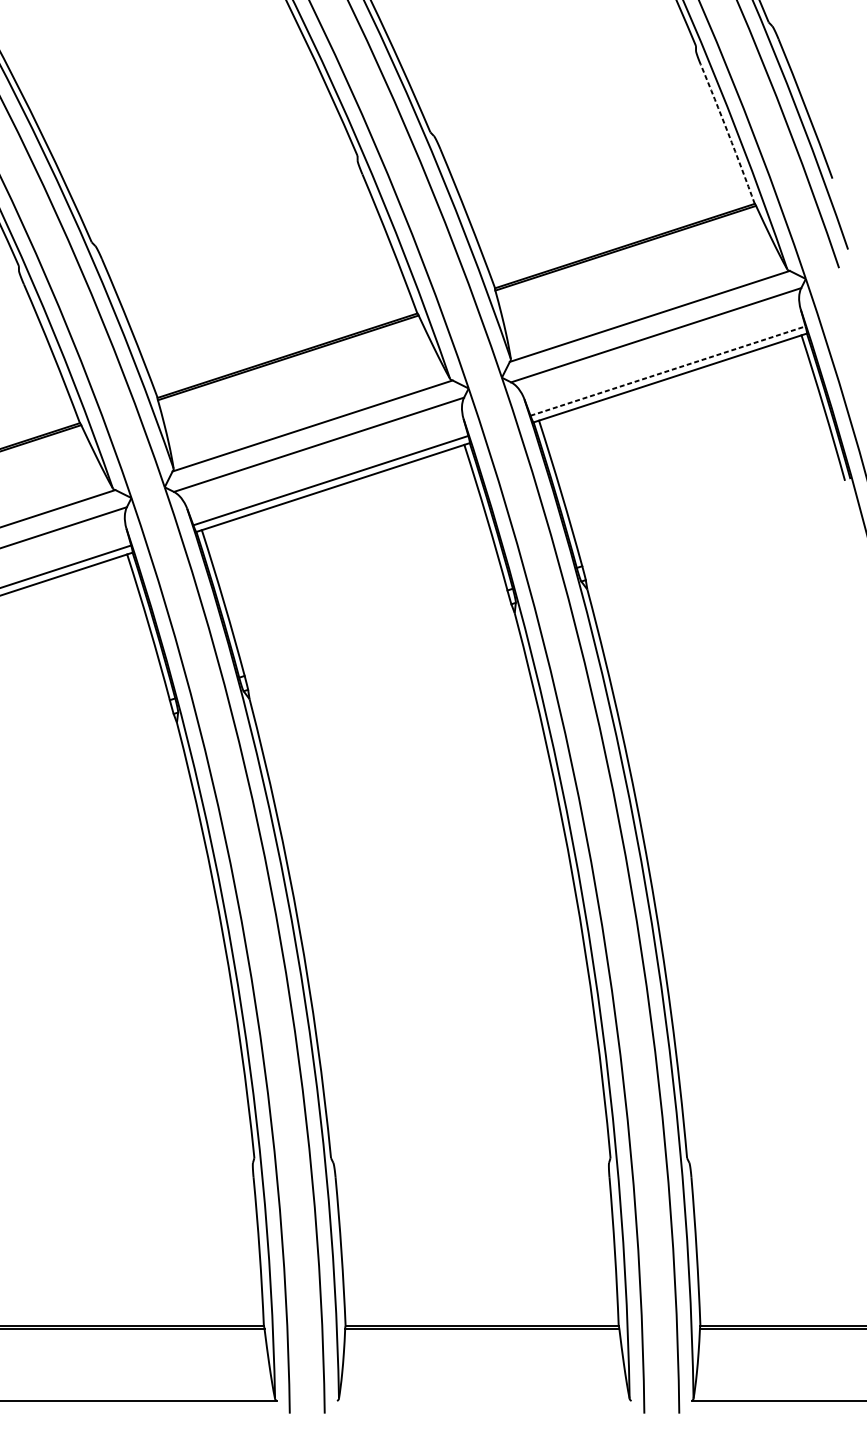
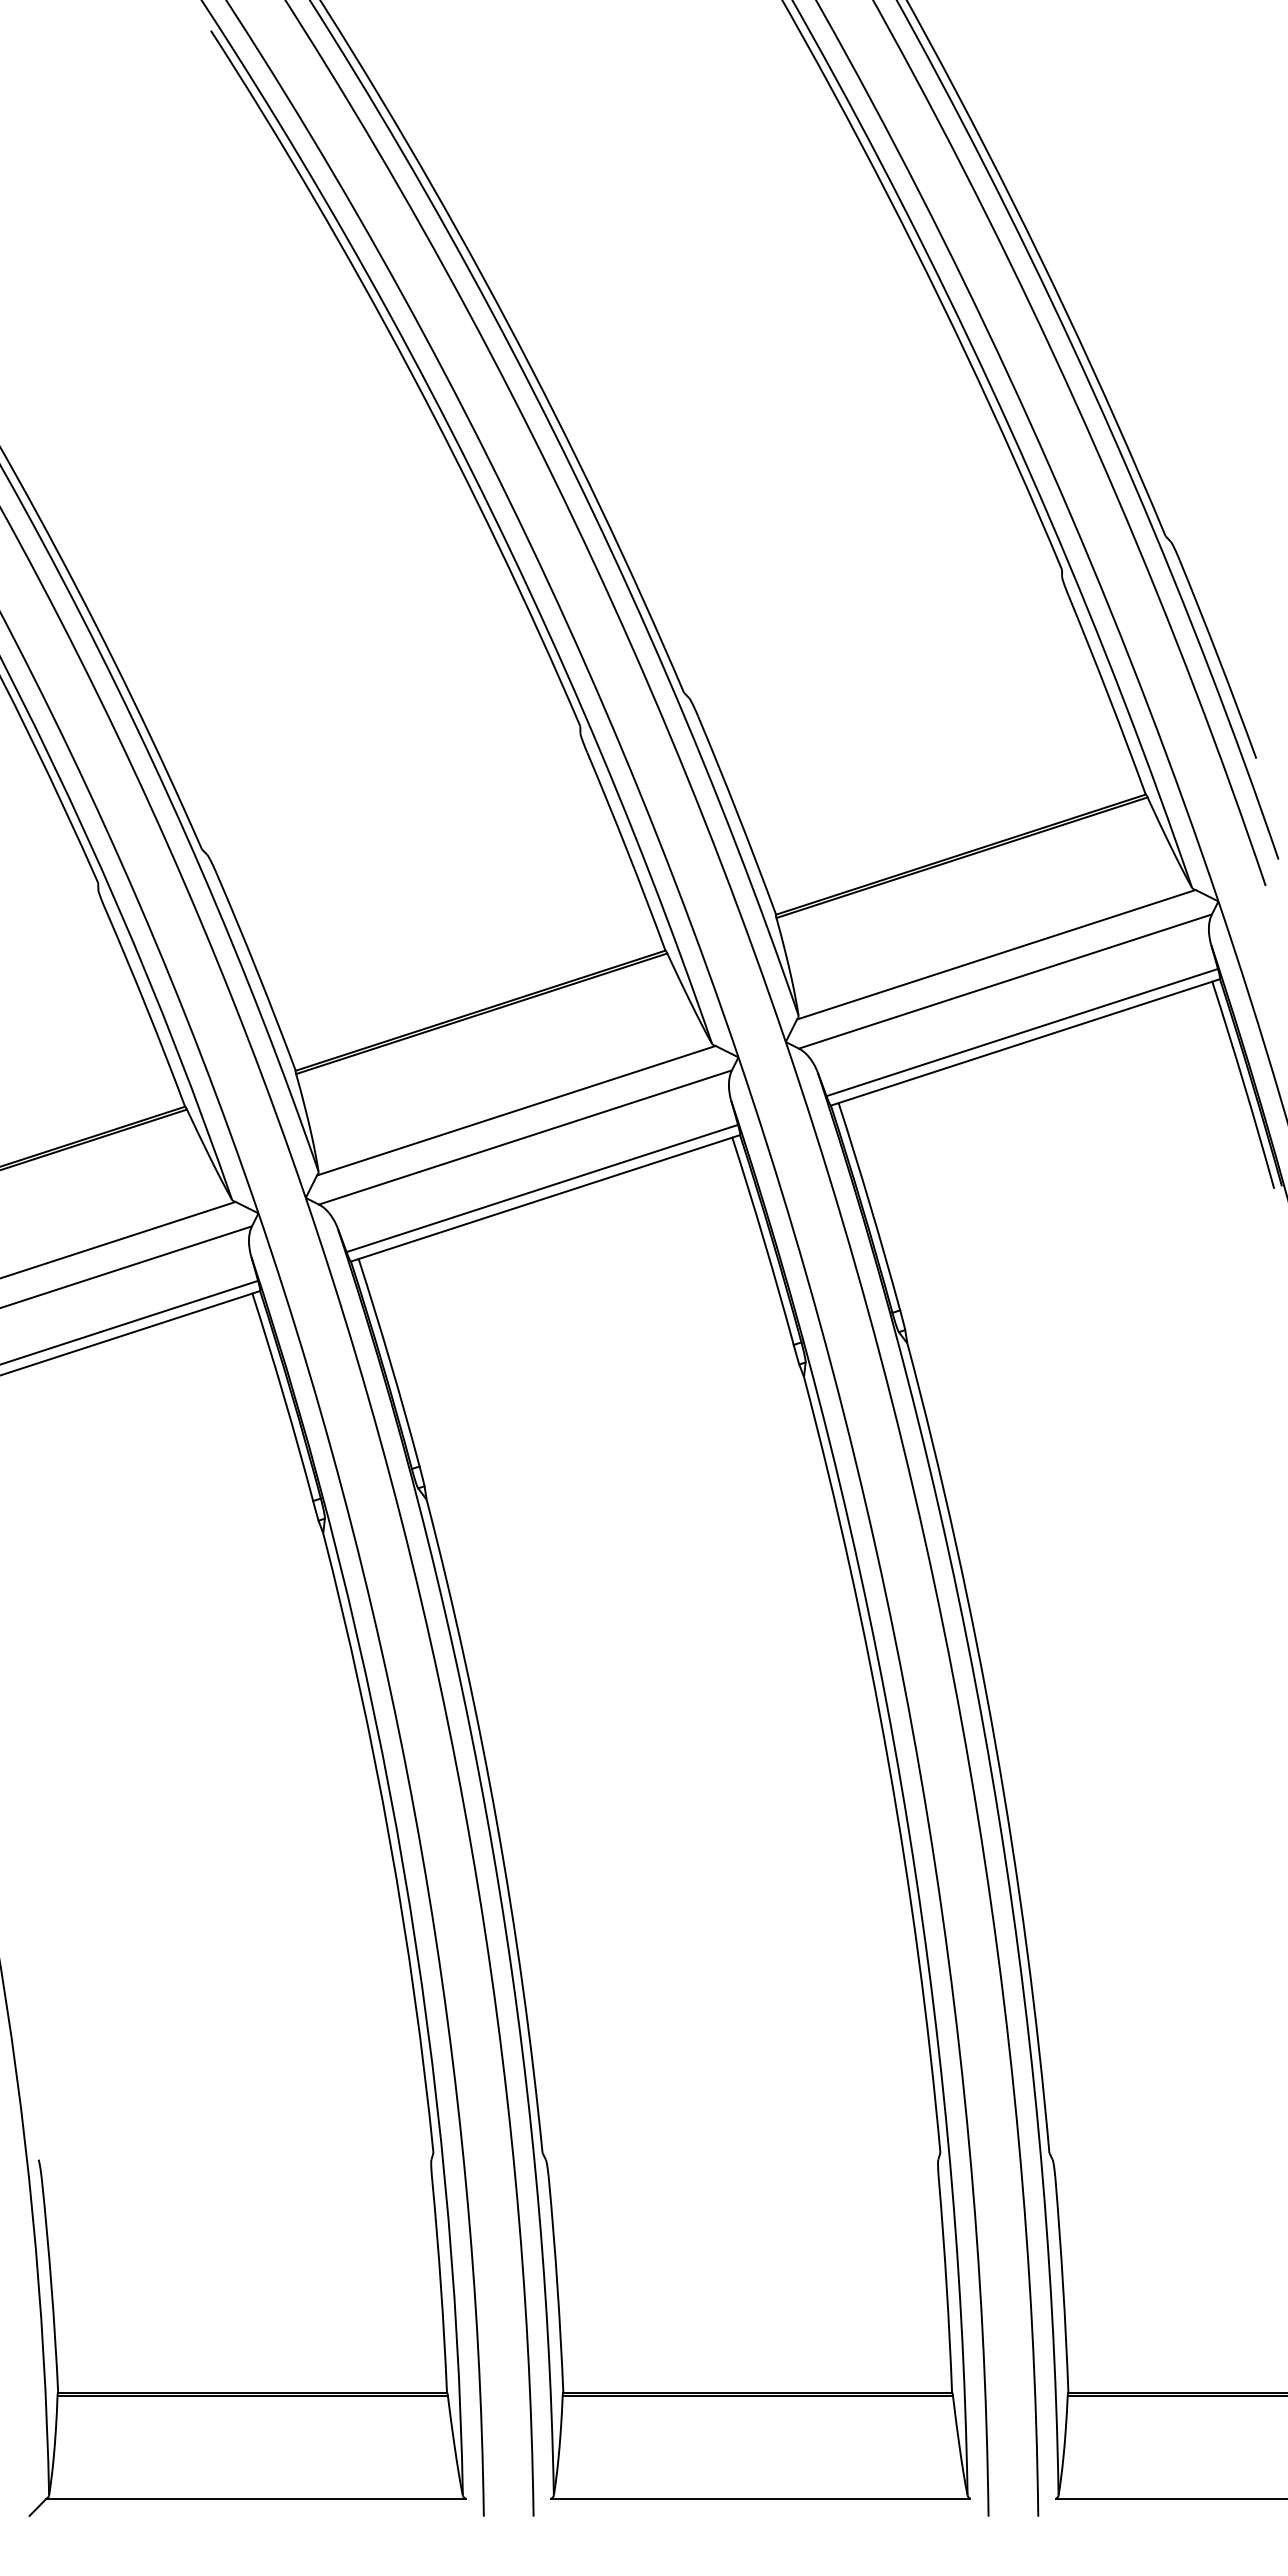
arc: (728, 134) -> (1108, 695), dashed -> solid
line: (668, 371) -> (1022, 1032), dashed -> solid
line: (484, 1400) -> (760, 2498), added

